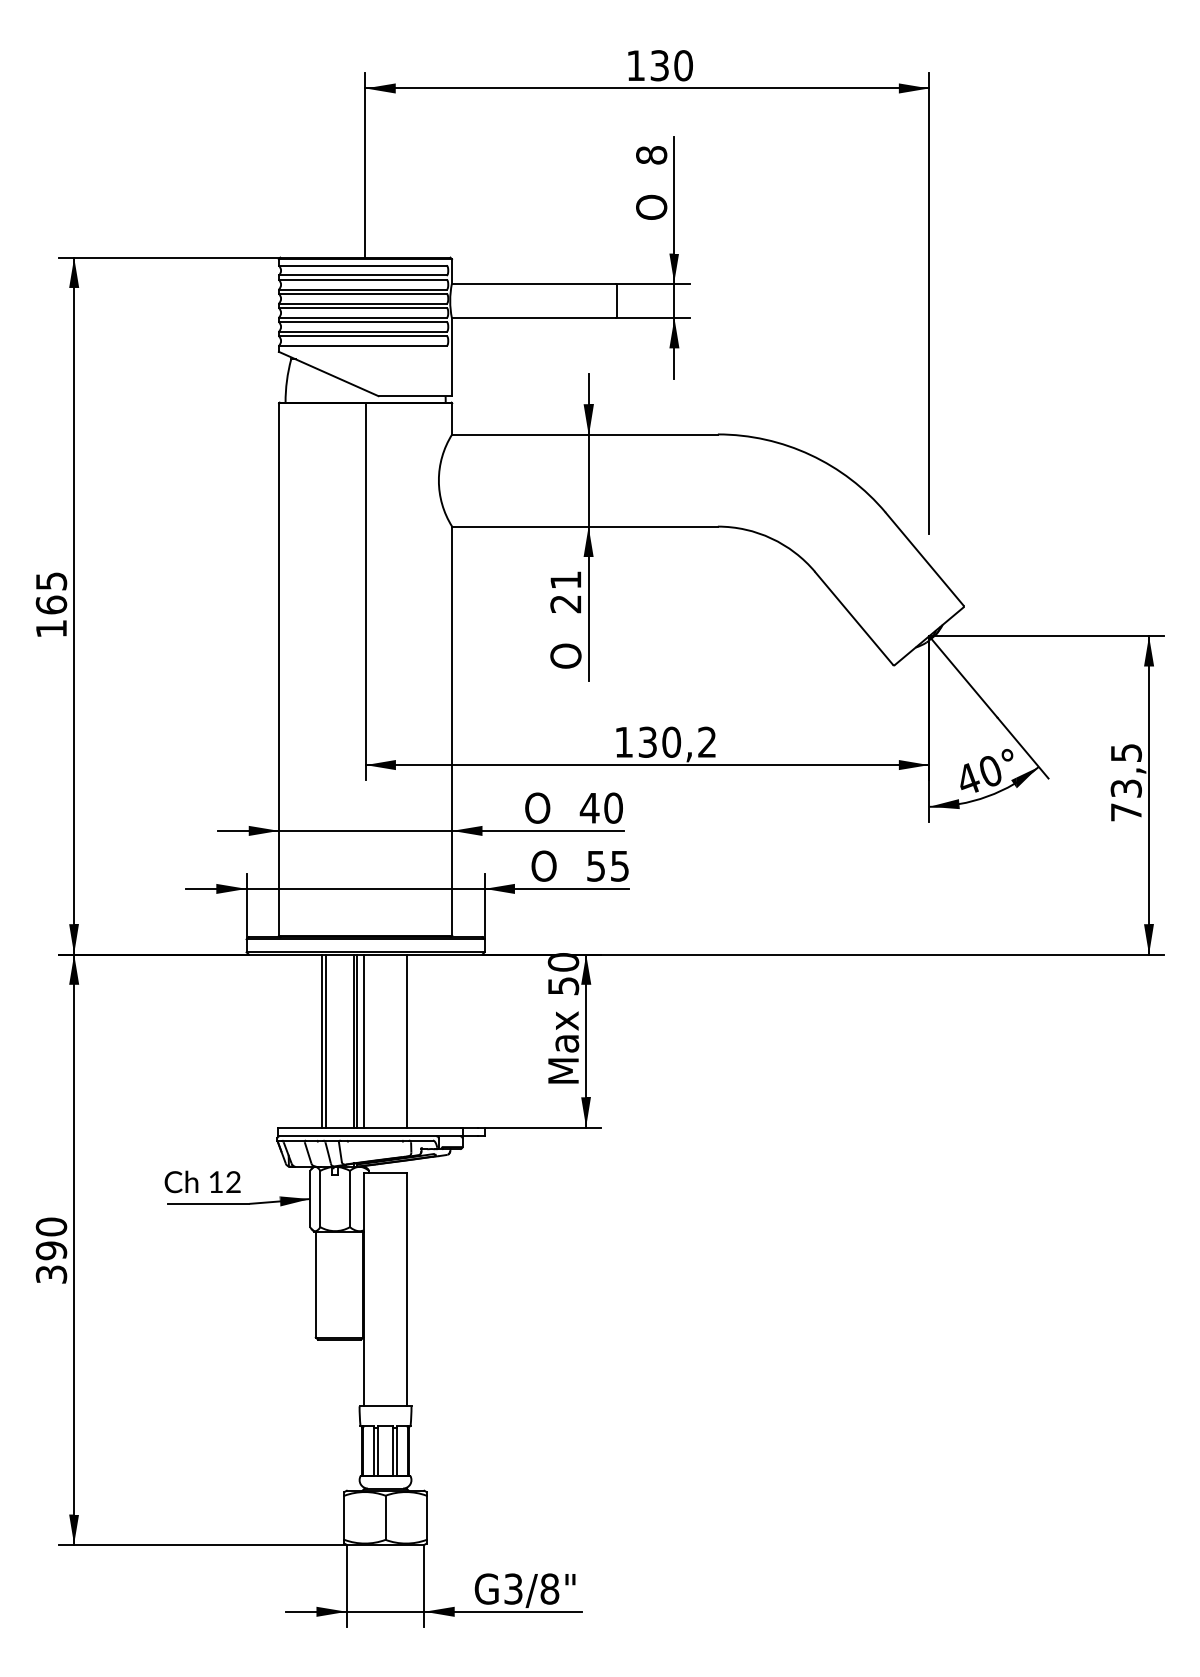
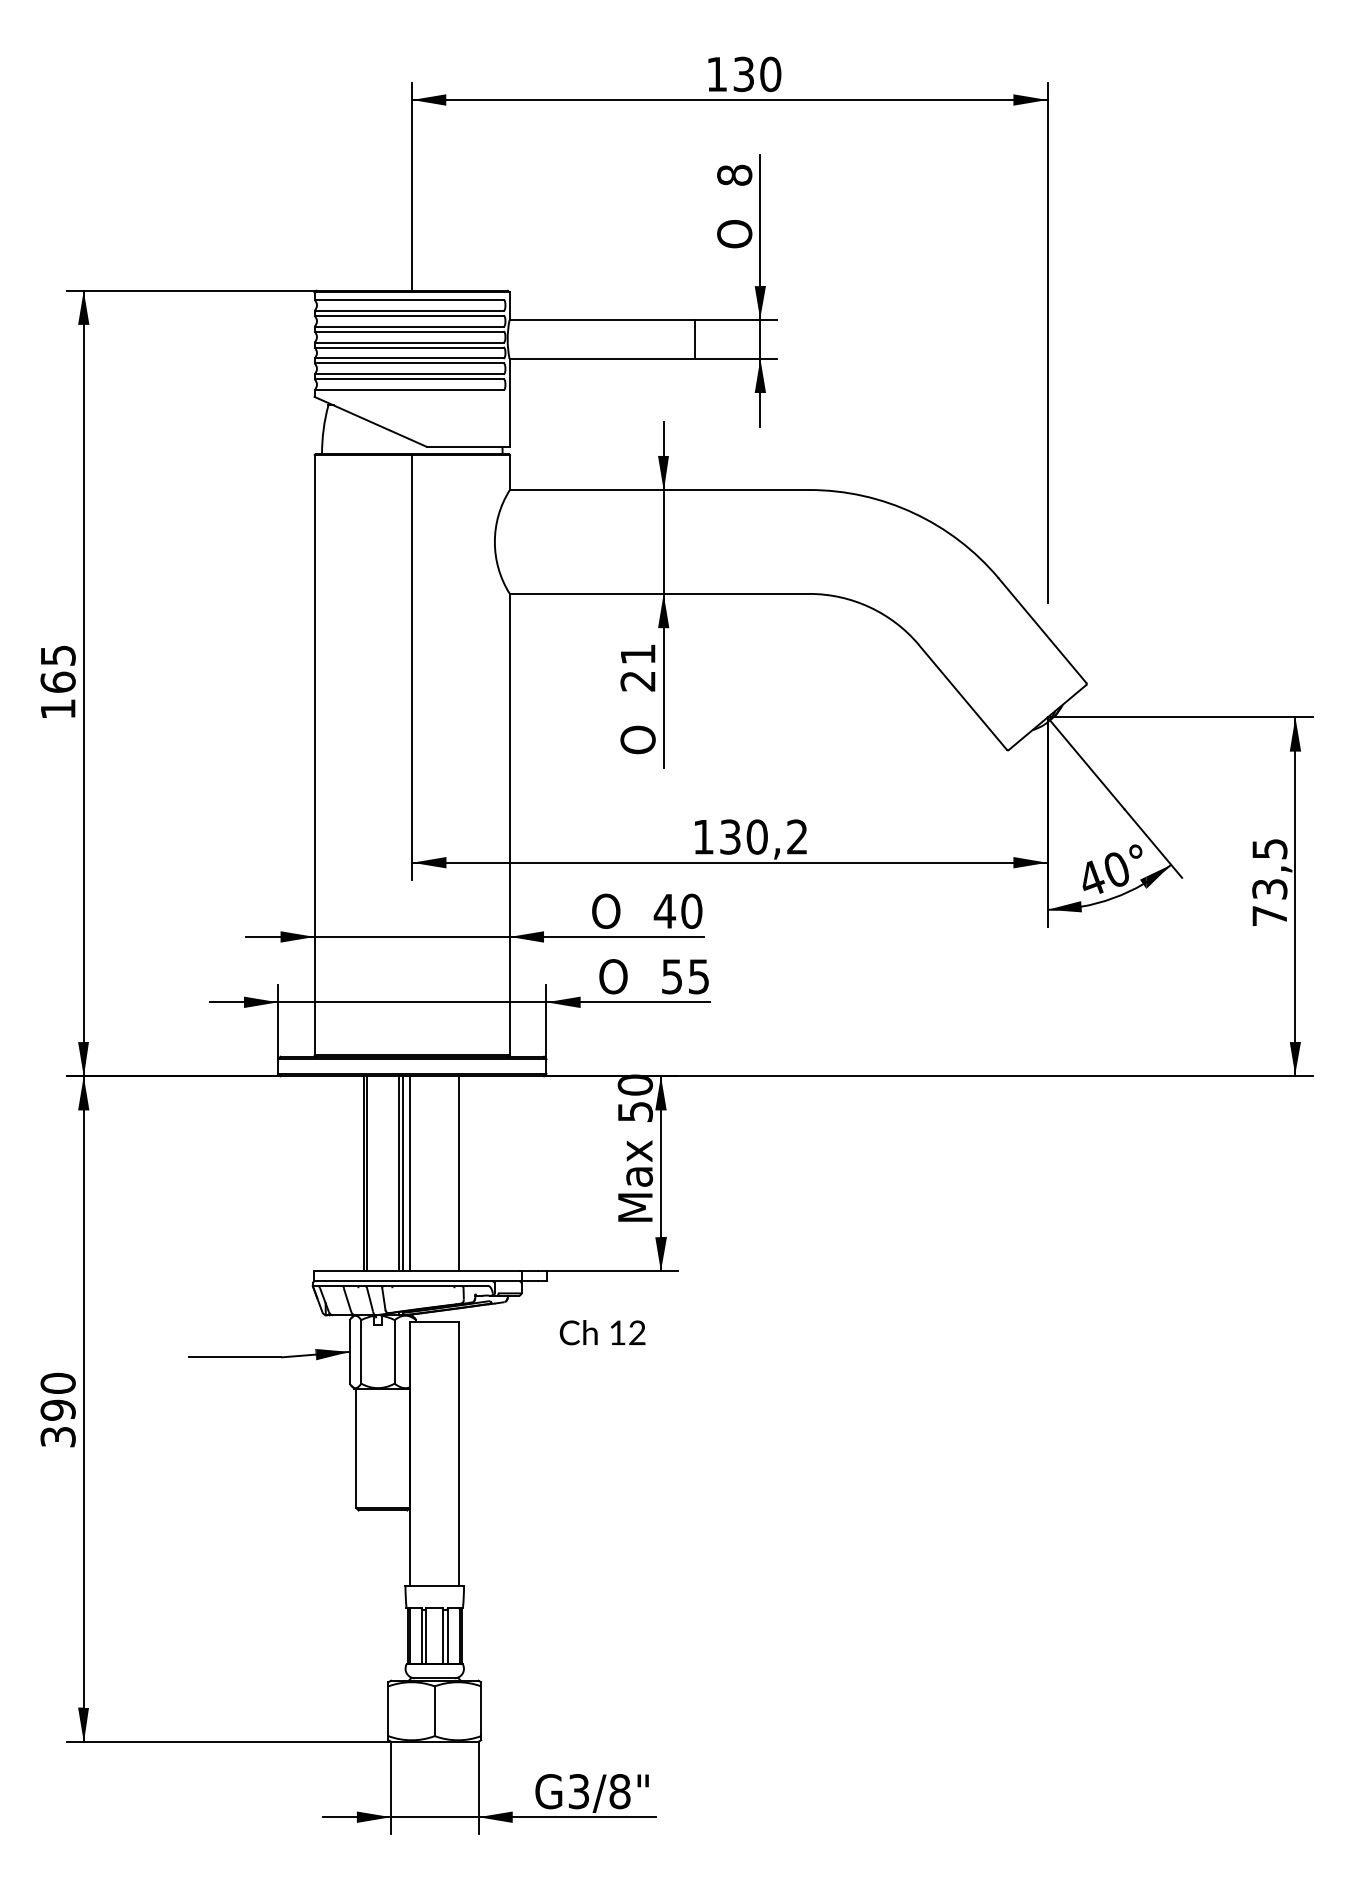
text: (202, 1181) -> (602, 1332), moved

